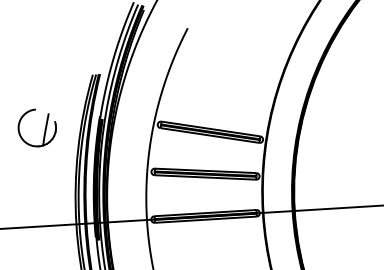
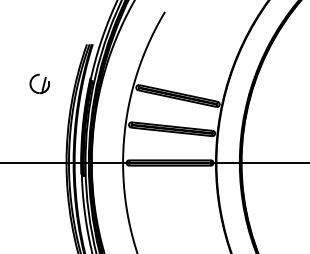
part: (36, 127) -> (39, 83), size x0.62

